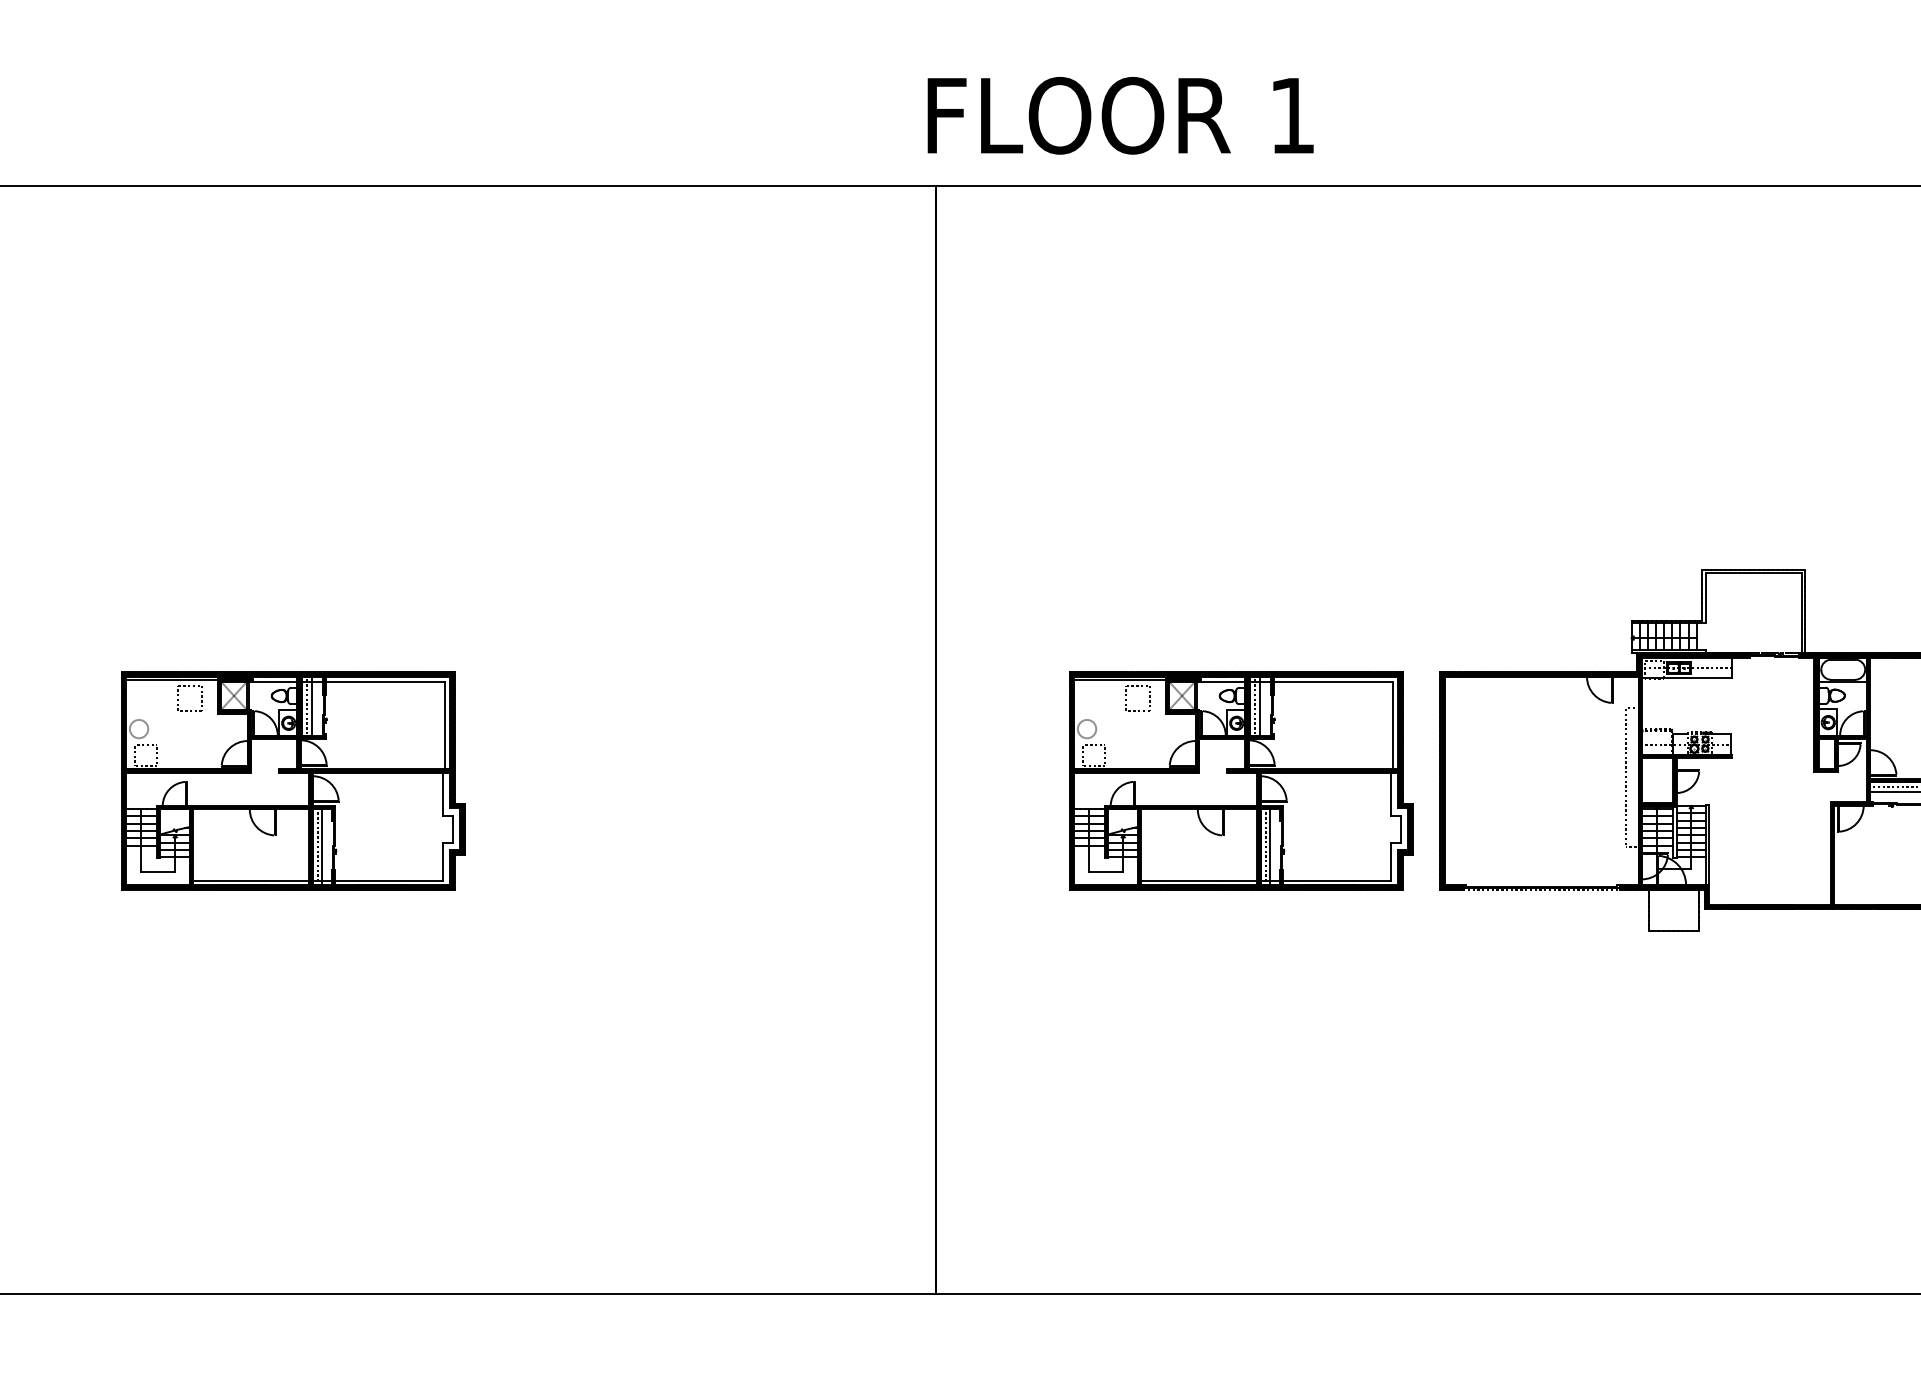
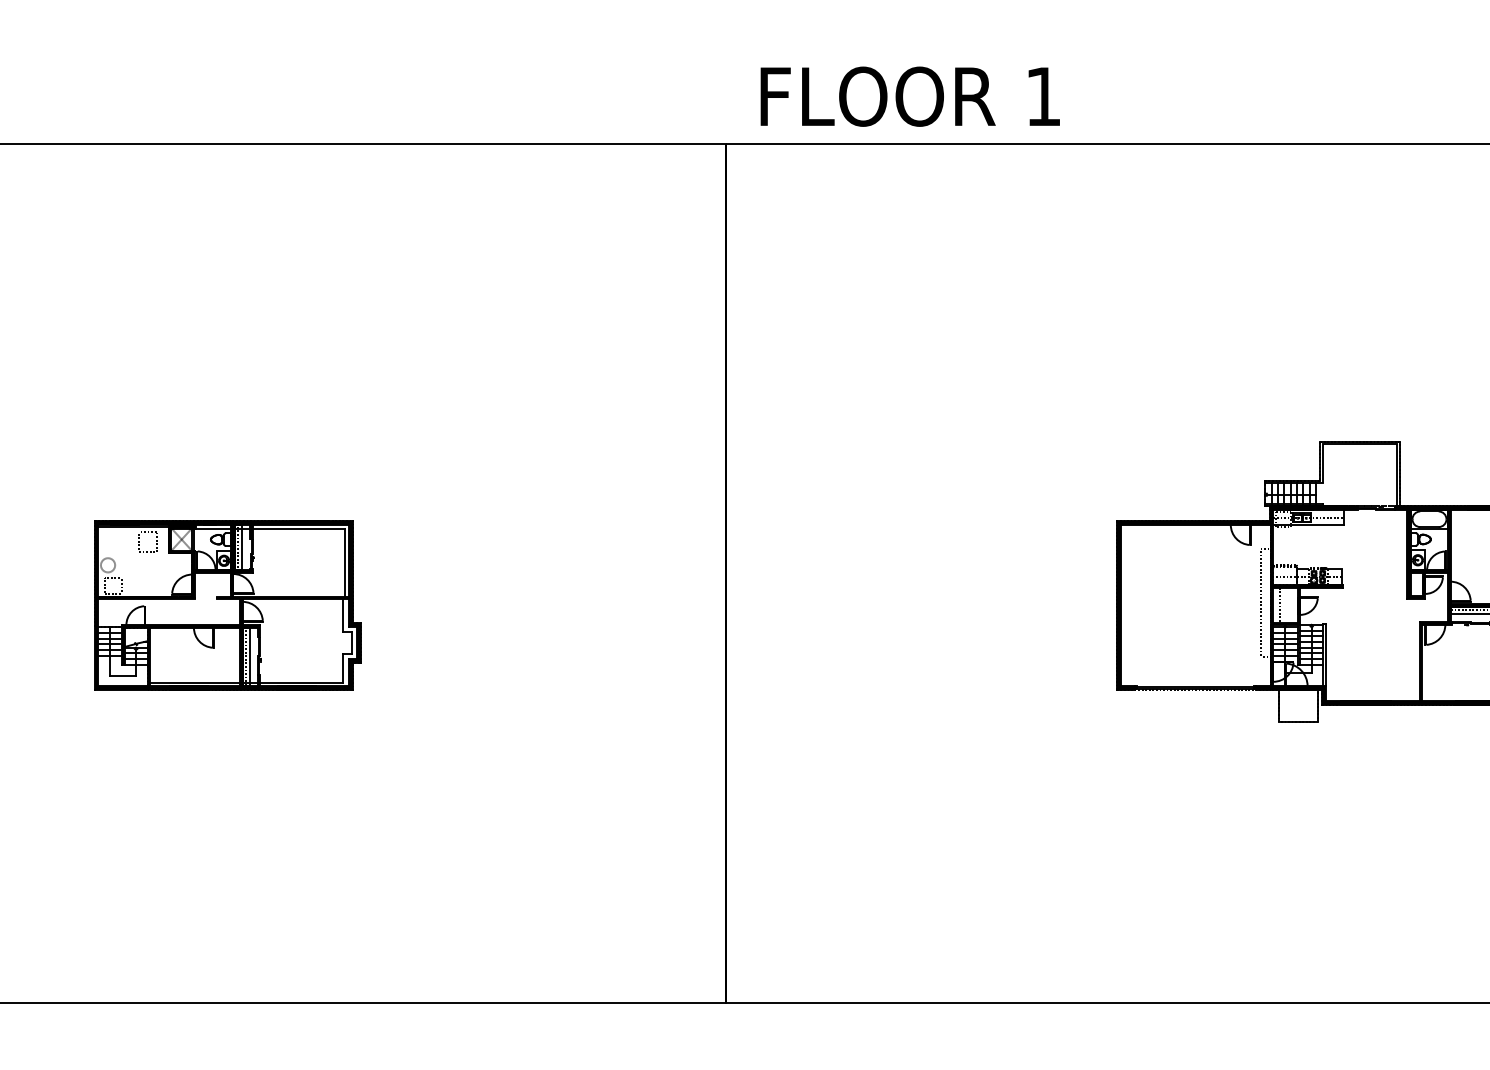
text: (1120, 115) -> (910, 96), moved
part: (1241, 780) -> (962, 605), removed
line: (1650, 780) -> (1280, 605), added

